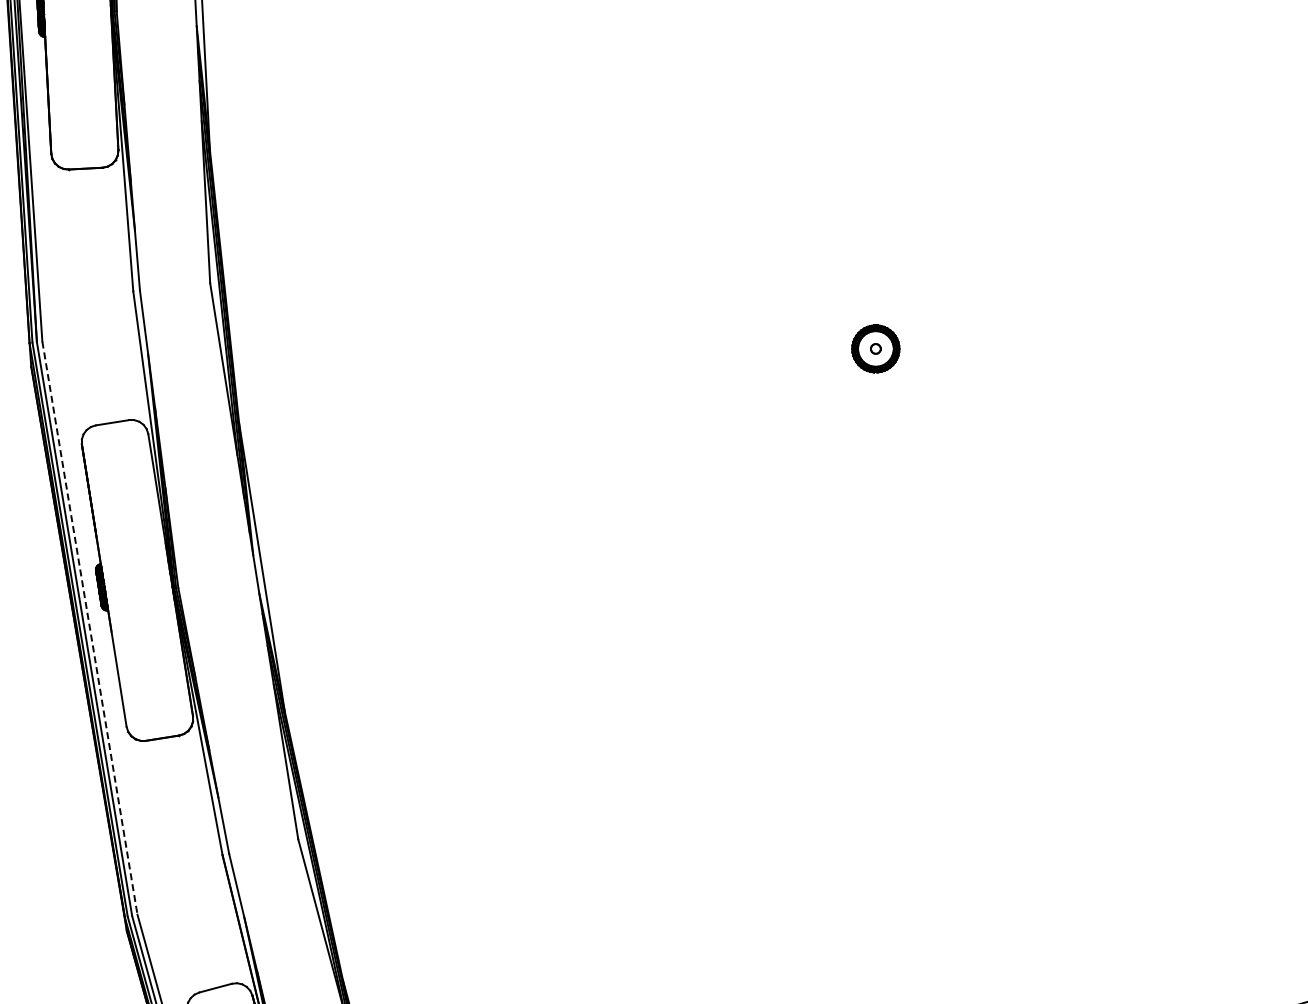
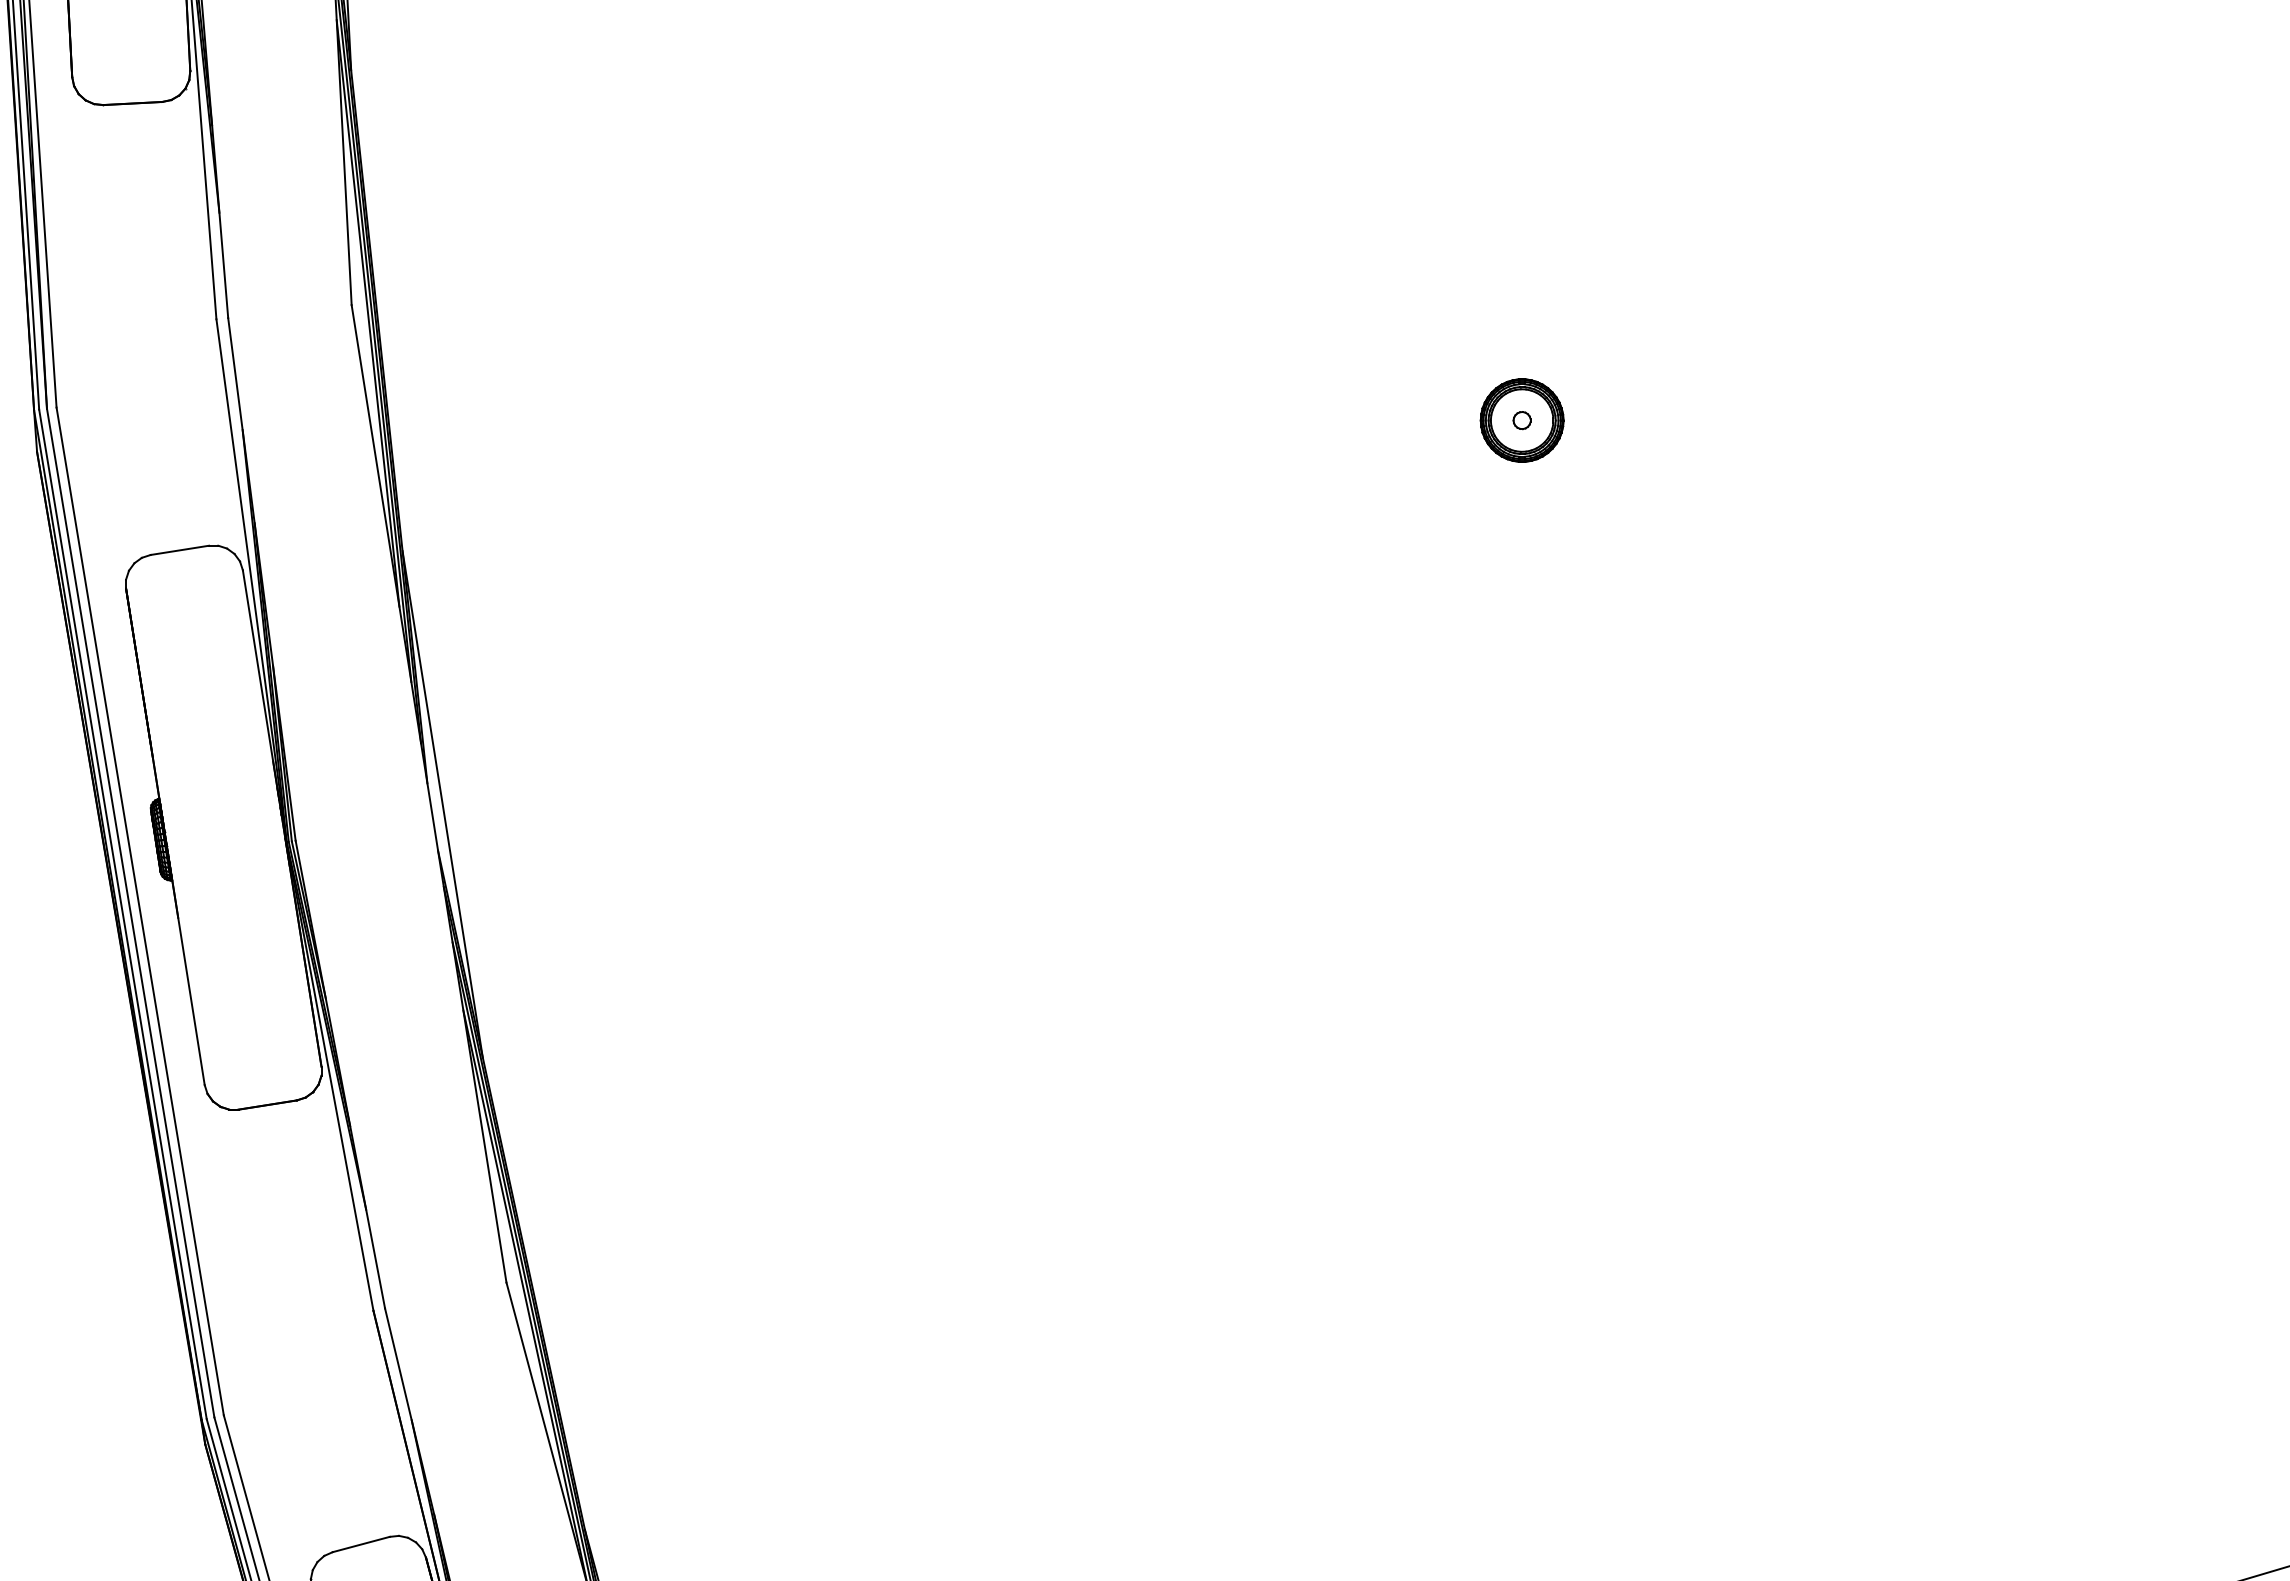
line: (90, 628) -> (141, 912), dashed -> solid

